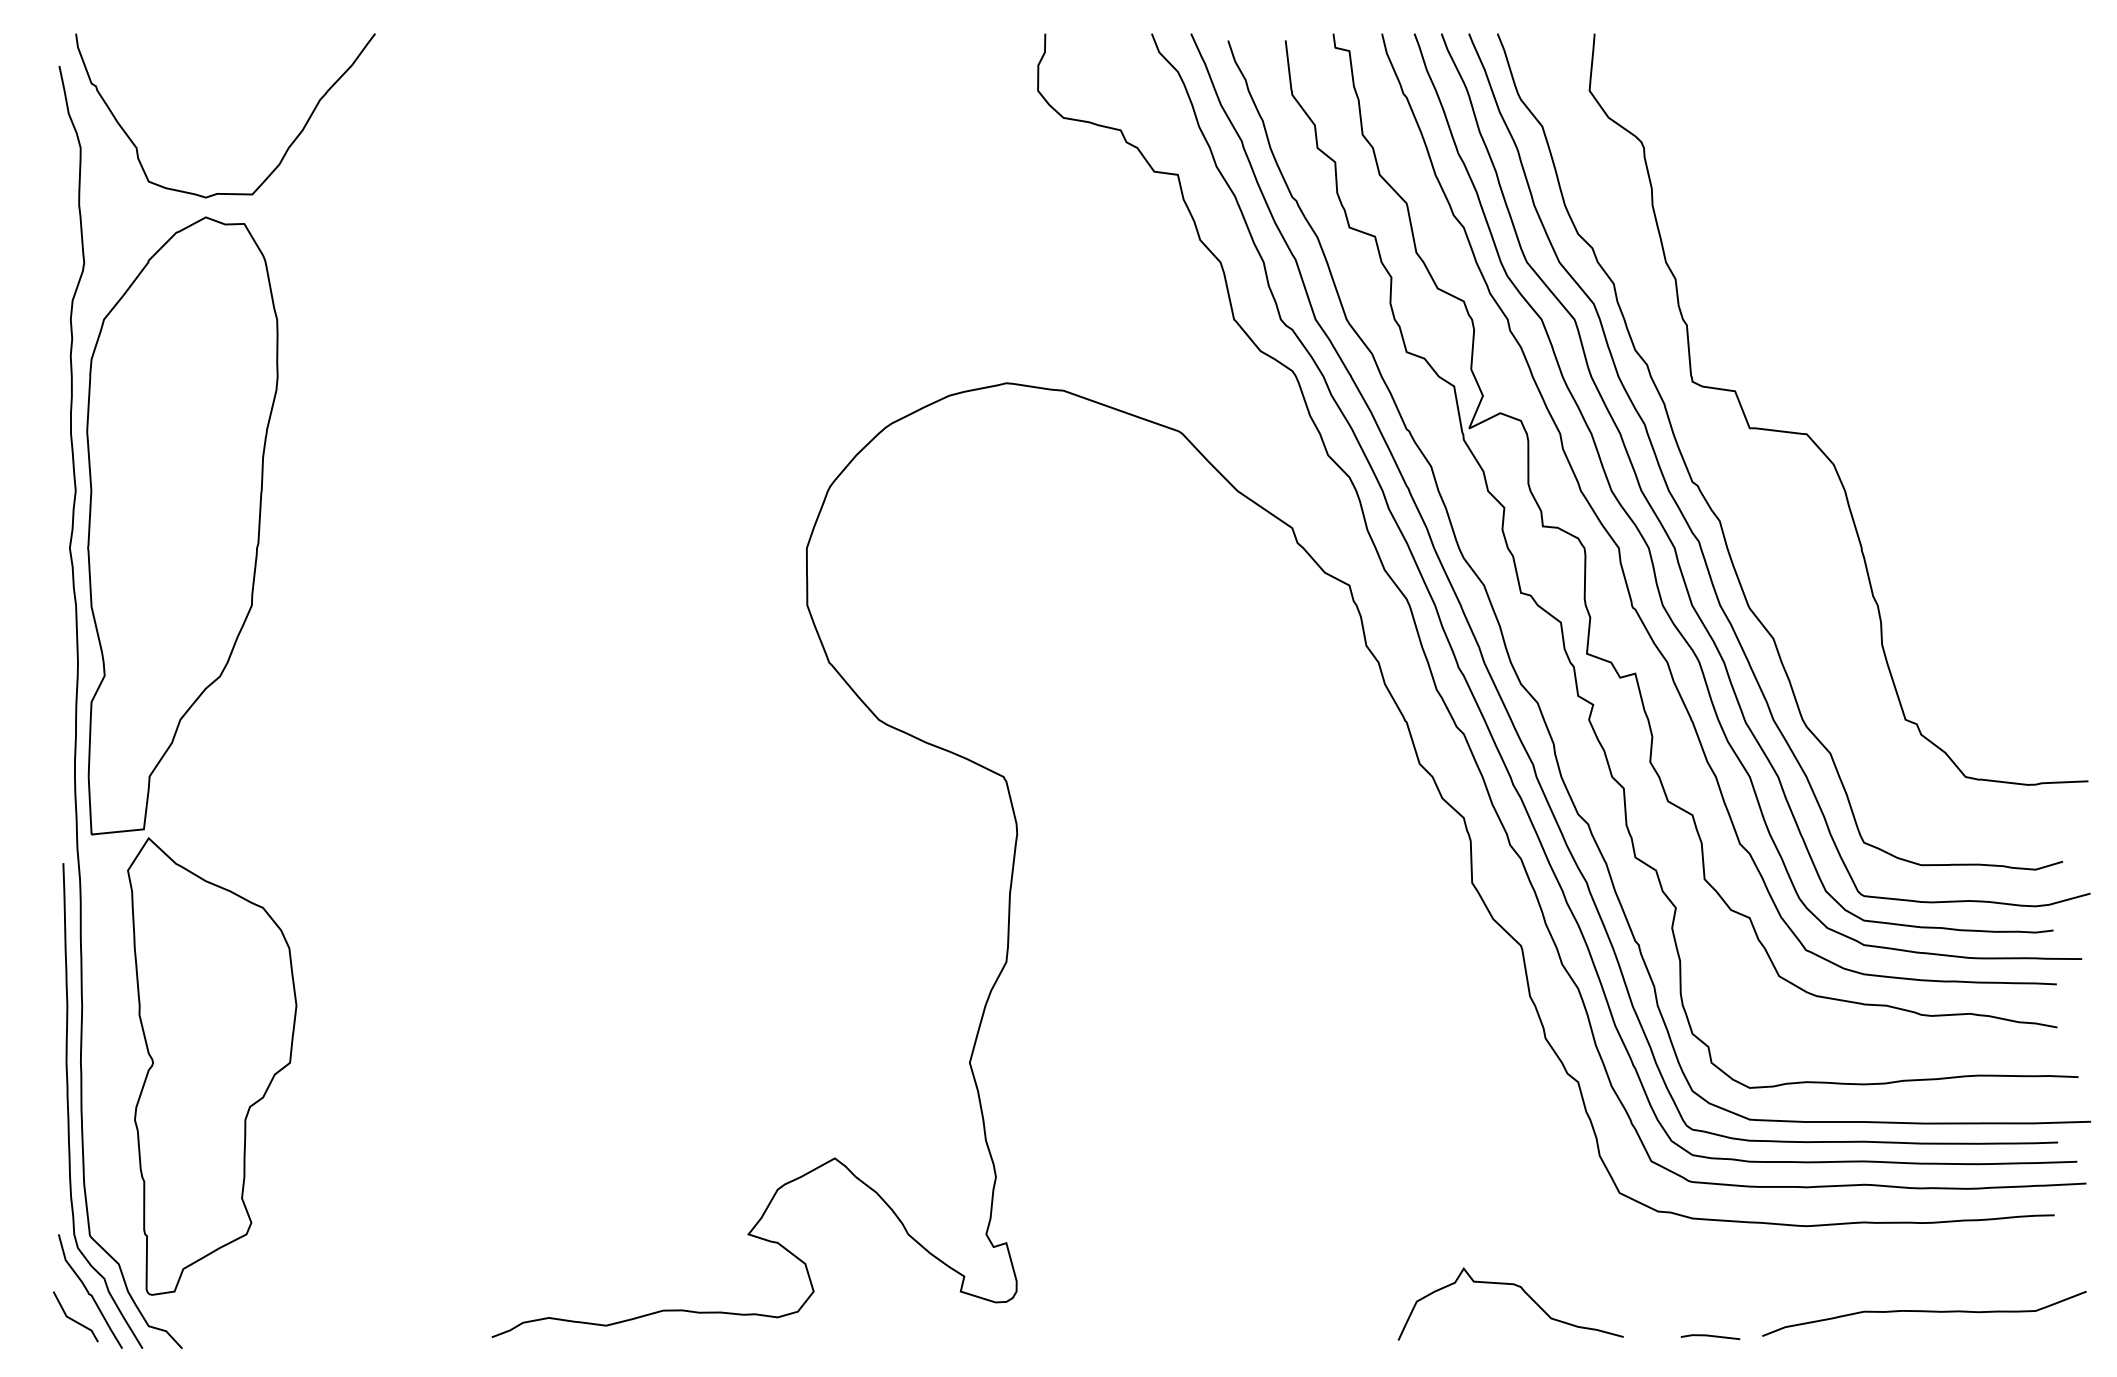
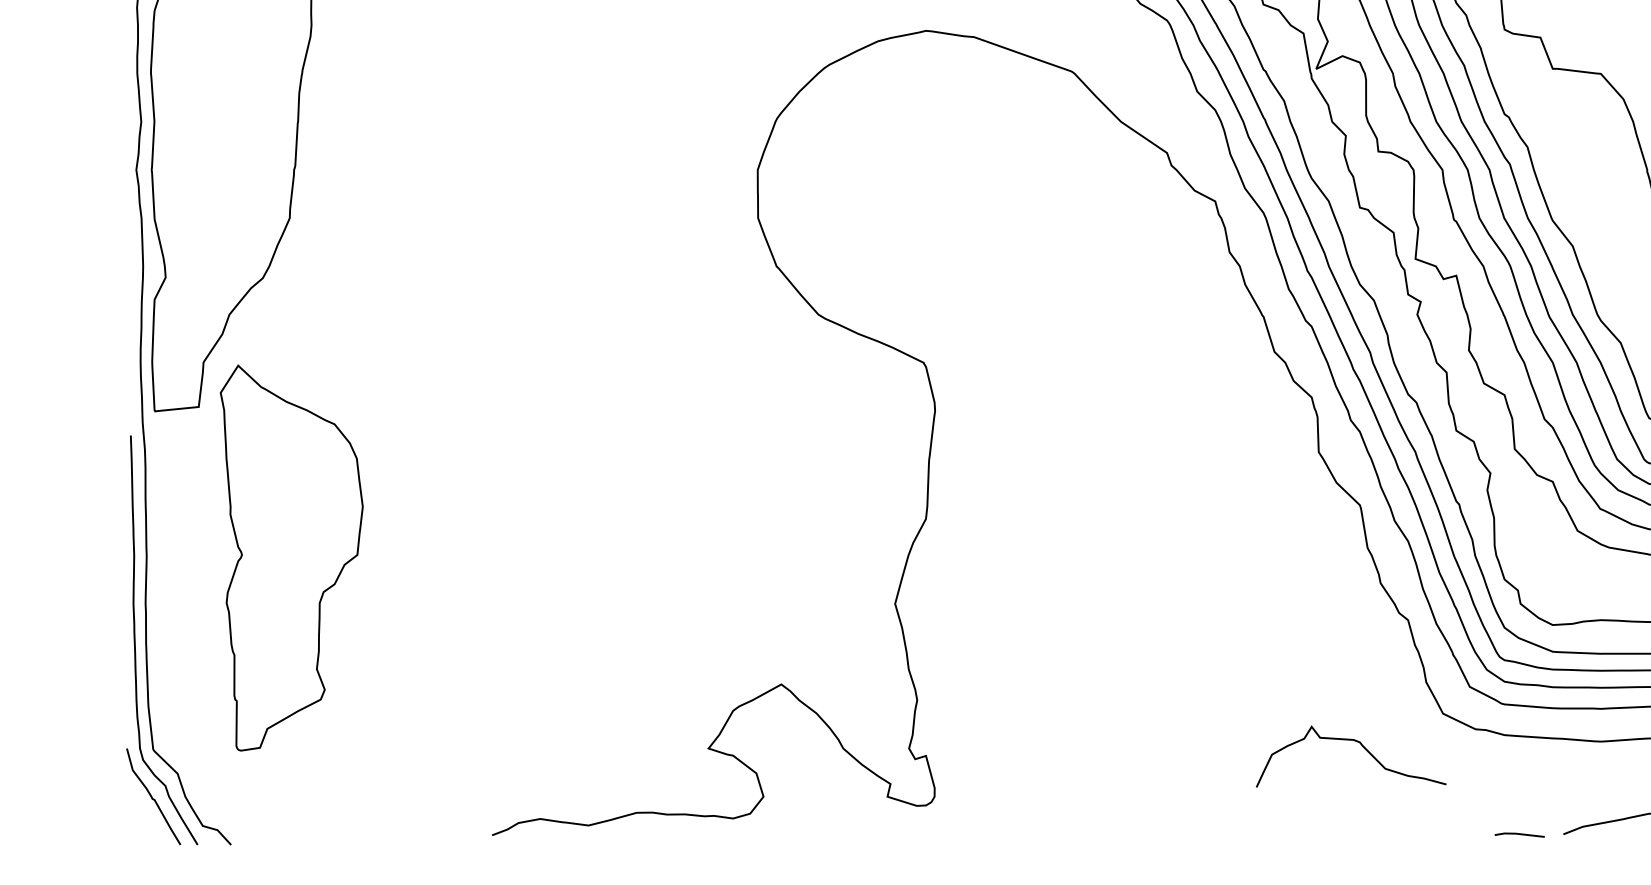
part: (212, 1066) -> (292, 558), moved
curve: (1522, 1290) -> (1361, 745), moved
line: (74, 1319) -> (140, 820), removed

